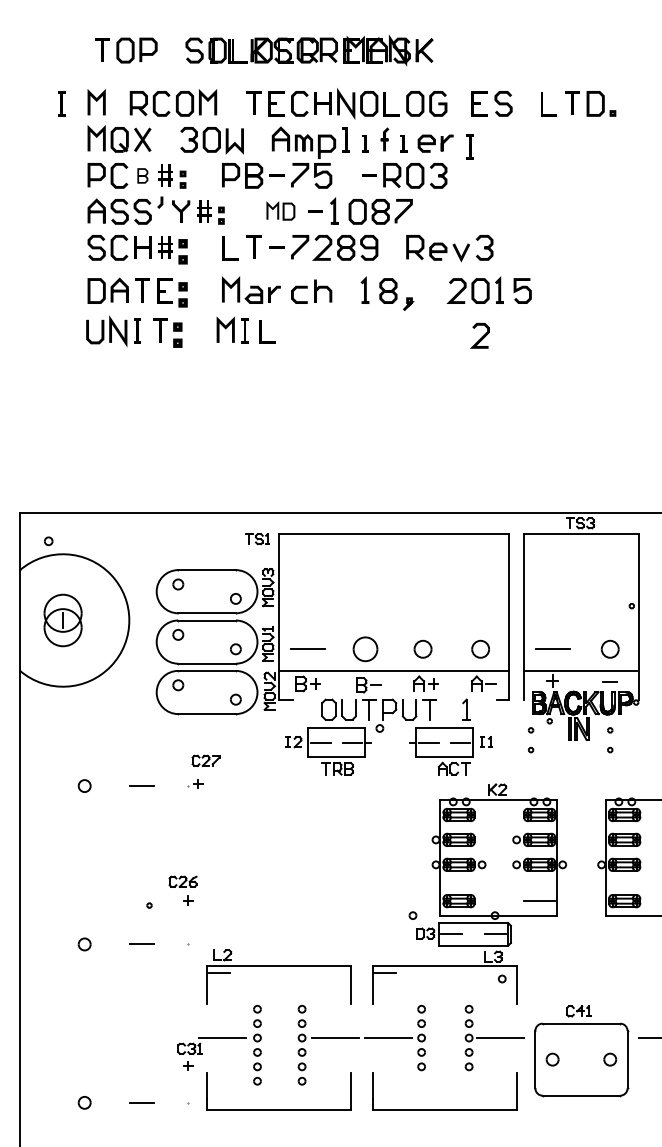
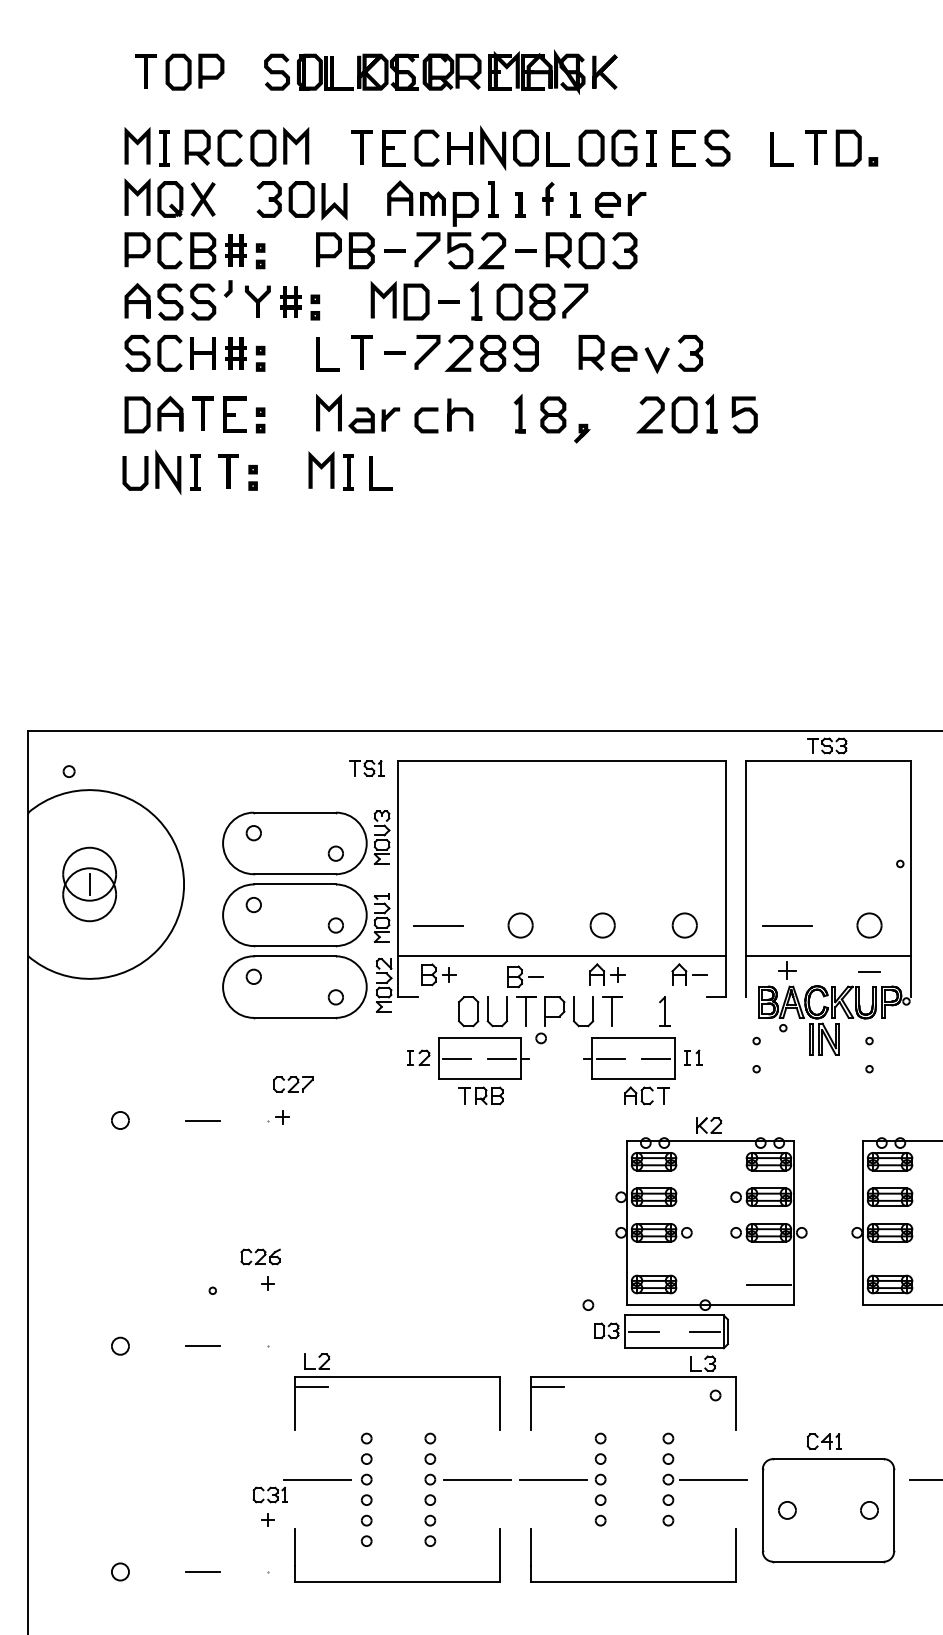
curve: (61, 104) -> (164, 148), moved
curve: (469, 146) -> (651, 148), moved
part: (142, 175) -> (203, 250), size x1.67
part: (280, 210) -> (399, 300), size x1.43
part: (182, 251) -> (260, 358), size x0.71
part: (182, 294) -> (260, 420), size x0.71
part: (177, 334) -> (252, 477), size x0.71
curve: (481, 337) -> (494, 252), moved
part: (365, 649) -> (520, 925), size x0.71

